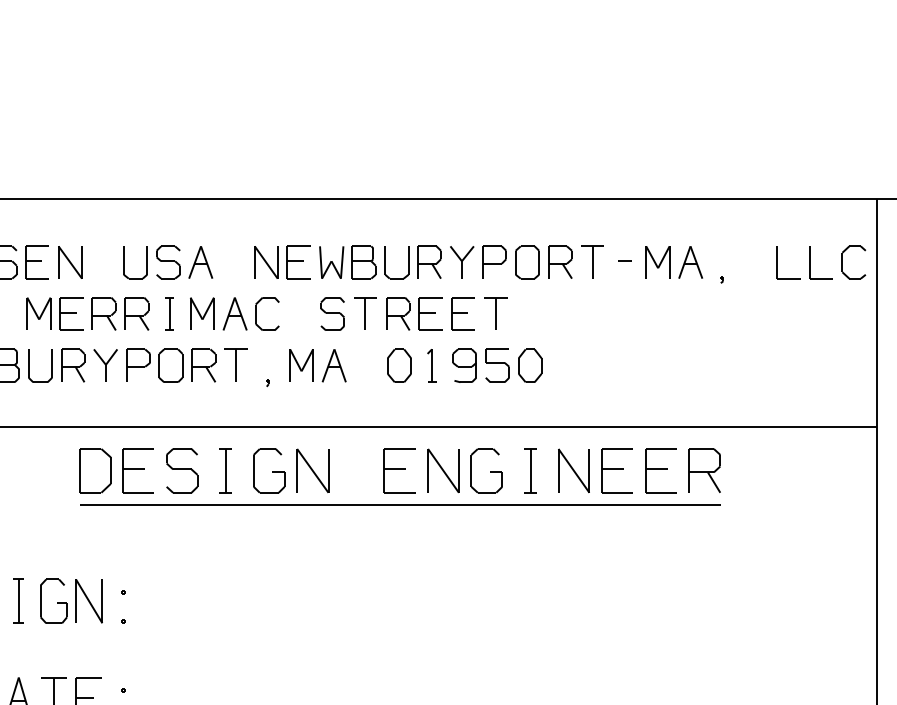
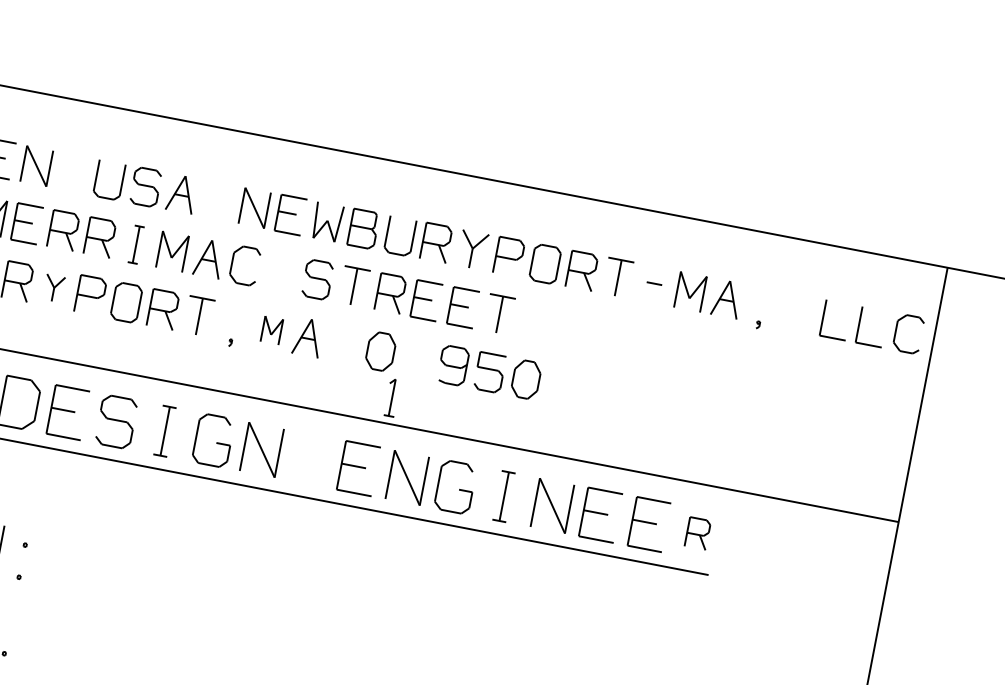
part: (105, 365) -> (53, 288), size x0.7
part: (301, 365) -> (271, 330), size x0.7
part: (431, 365) -> (391, 397), moved
part: (704, 470) -> (697, 533), size x0.6

